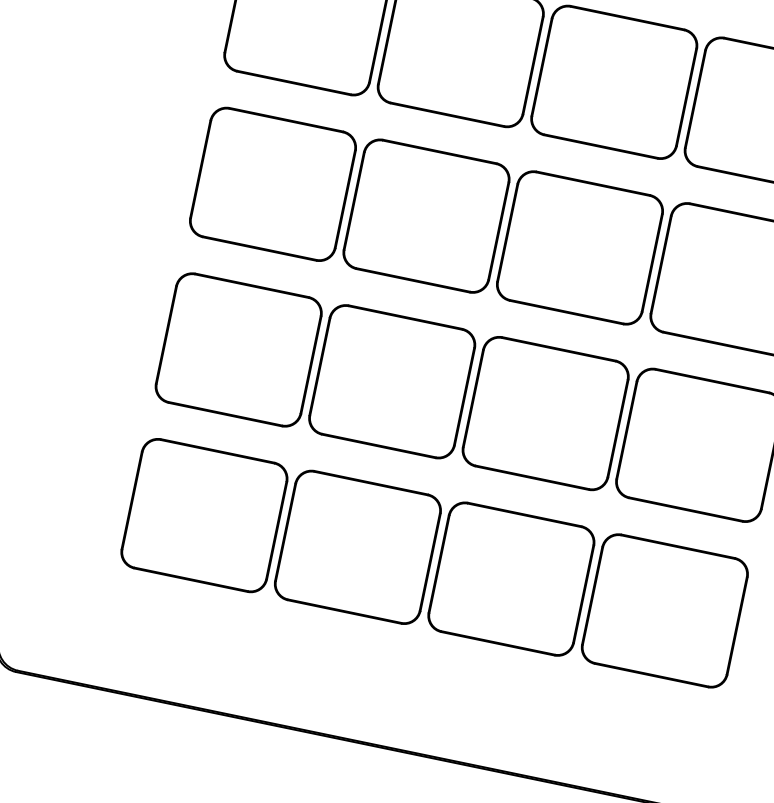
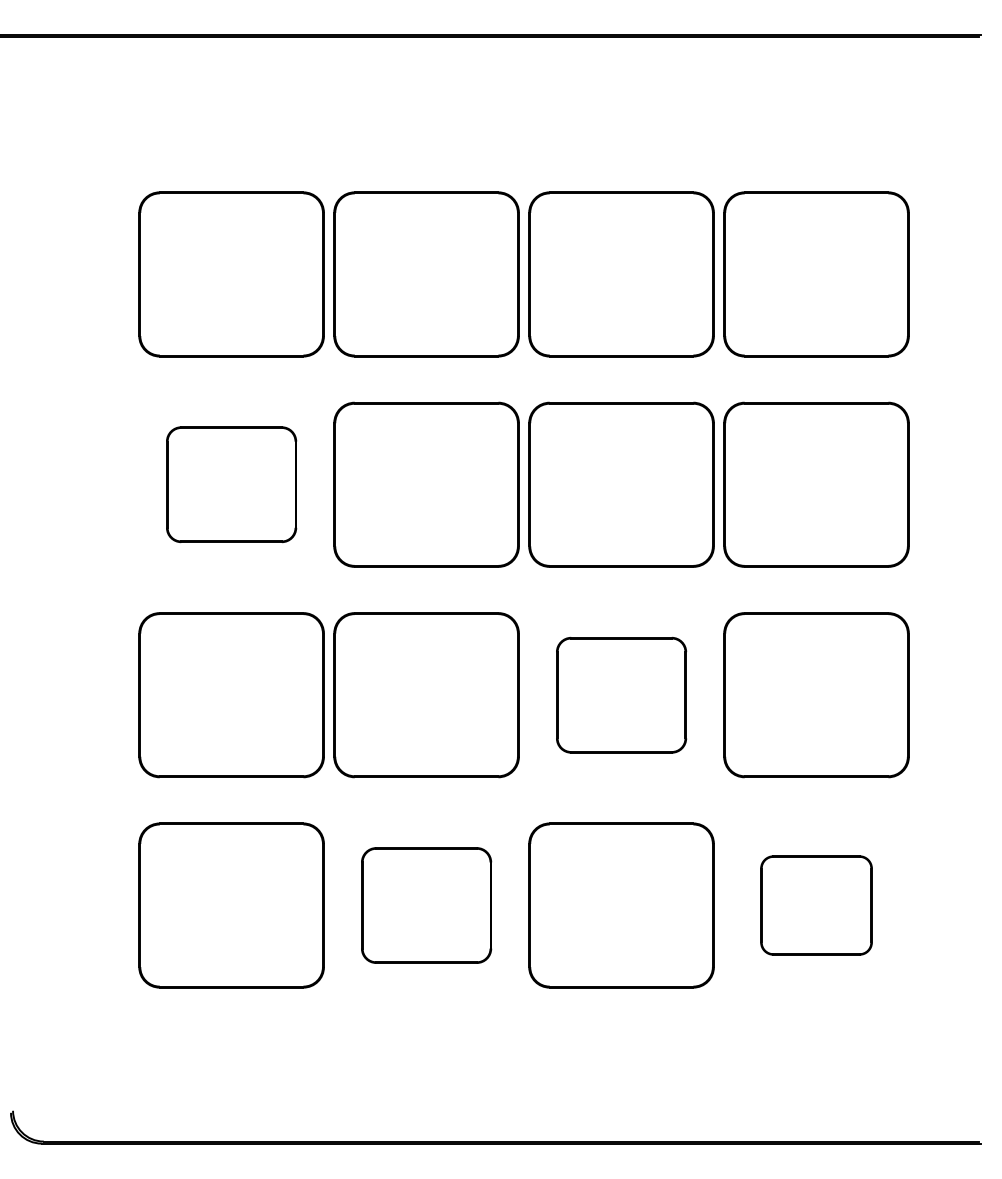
part: (272, 184) -> (231, 484), size x0.7
part: (545, 413) -> (621, 695), size x0.7
part: (357, 547) -> (426, 905), size x0.7
part: (664, 610) -> (816, 905), size x0.6

